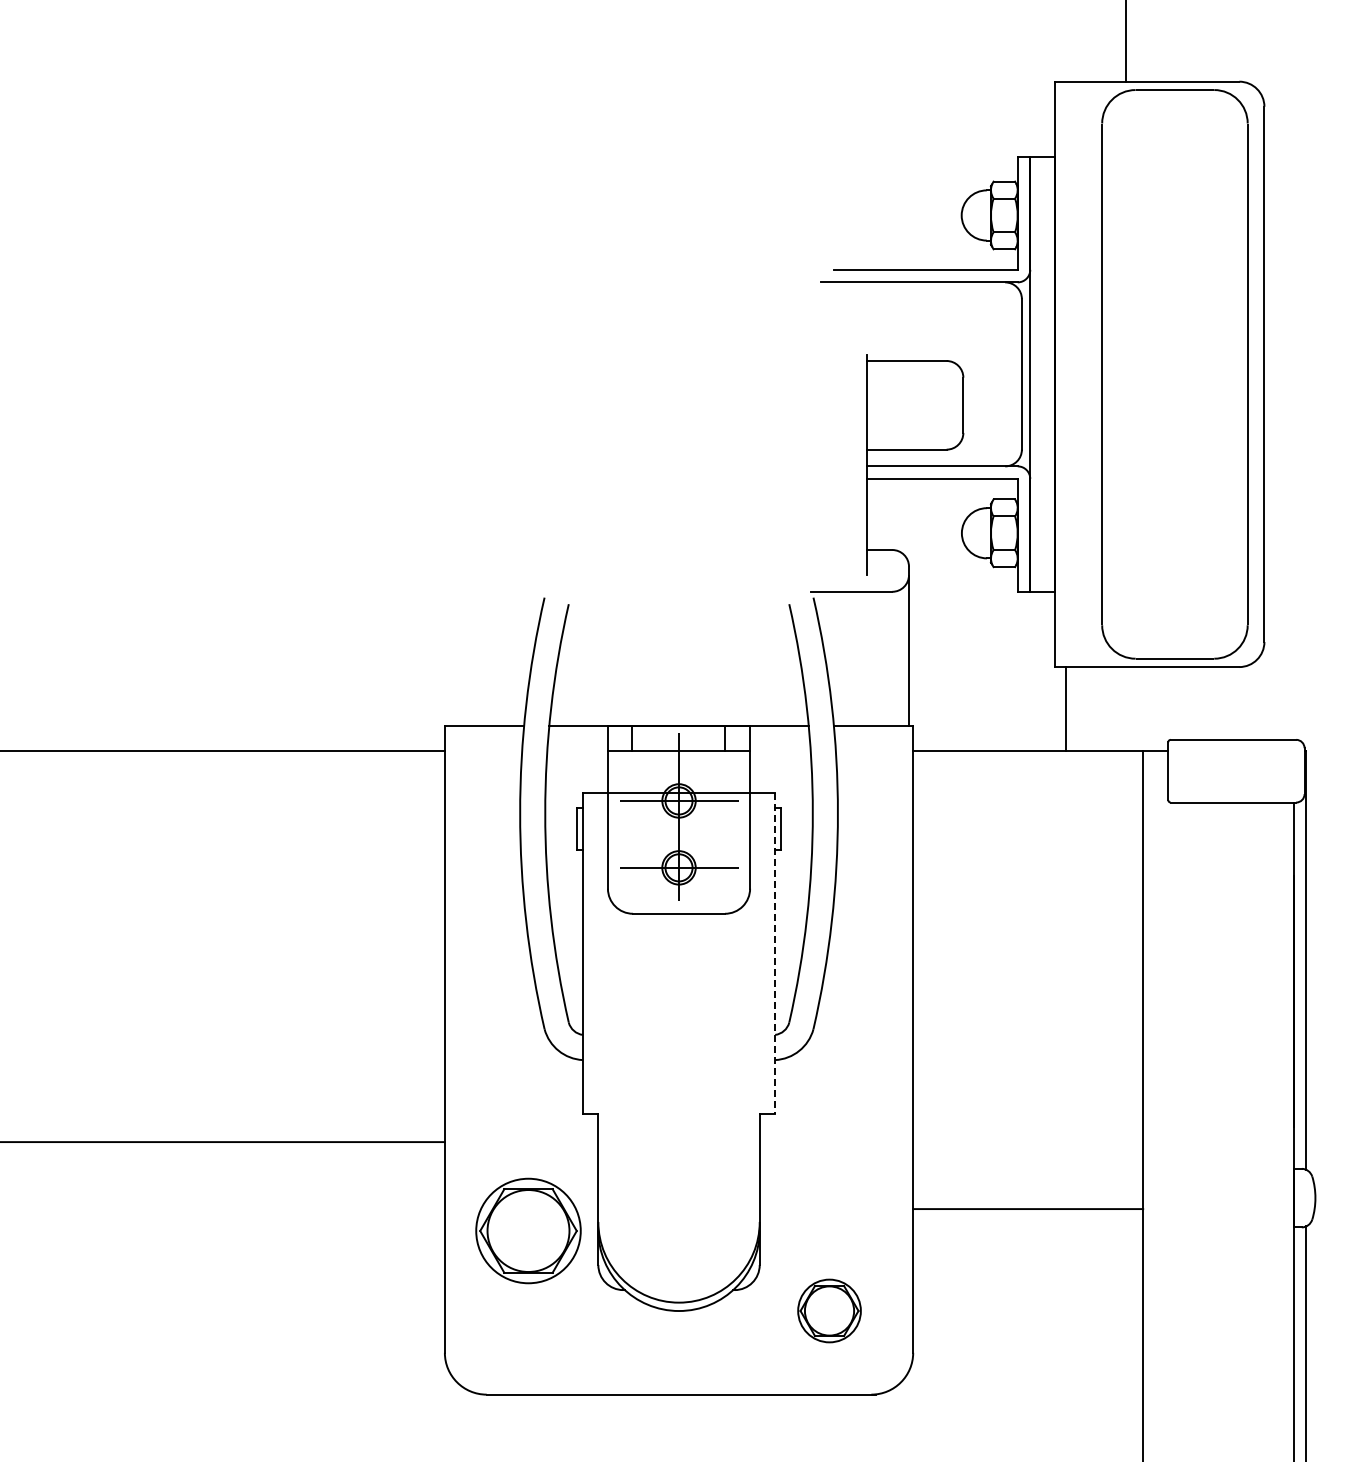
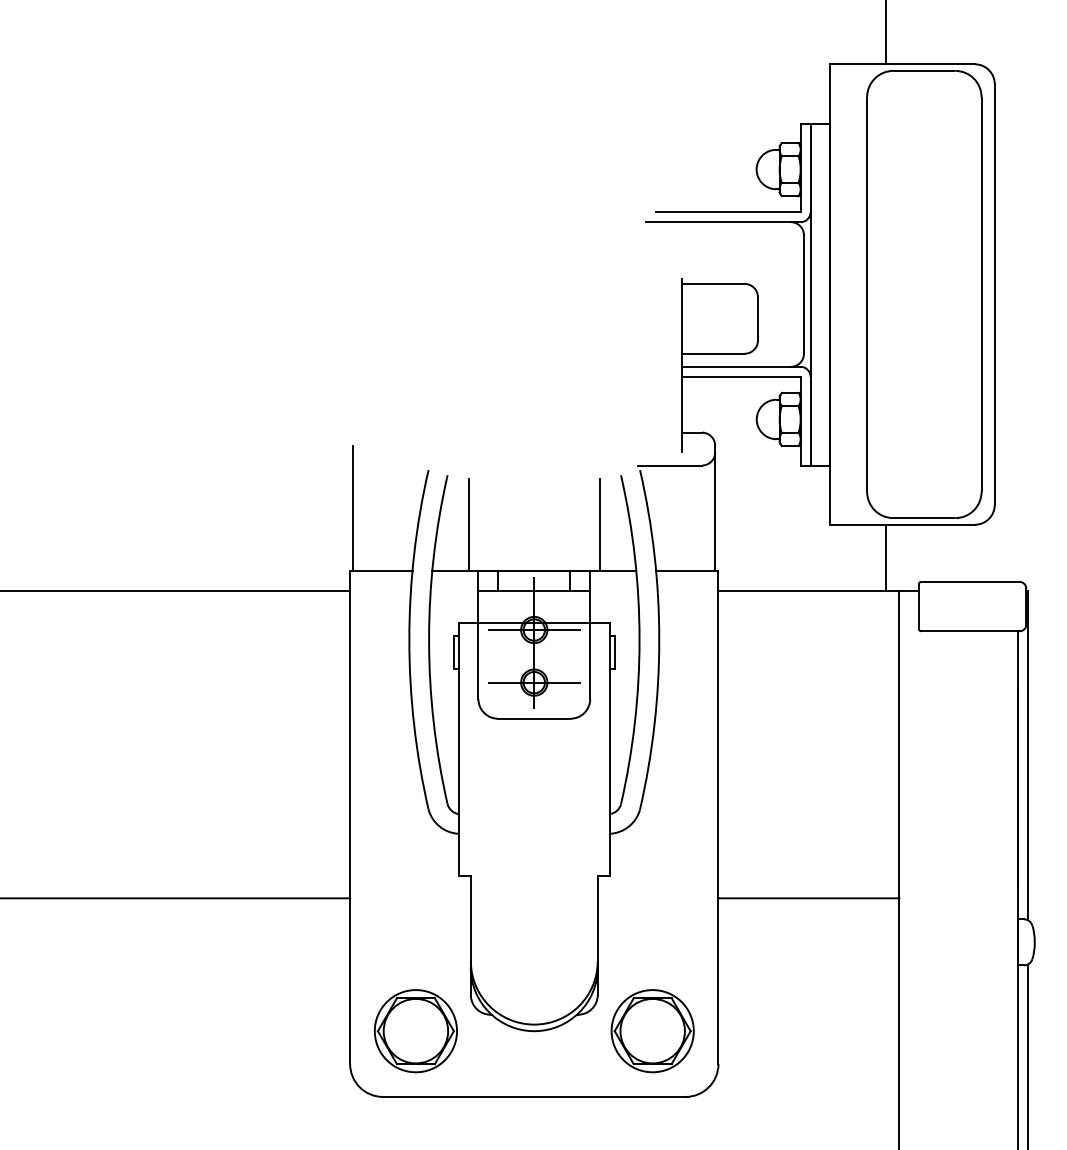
line: (449, 645) -> (353, 507), added
line: (595, 666) -> (468, 524), added
line: (762, 666) -> (599, 524), added
line: (1066, 708) -> (886, 557), moved
line: (775, 953) -> (610, 749), dashed -> solid
line: (1028, 1209) -> (809, 898), moved
part: (528, 1230) -> (415, 1030), moved
part: (829, 1310) -> (652, 1030), size x1.67

